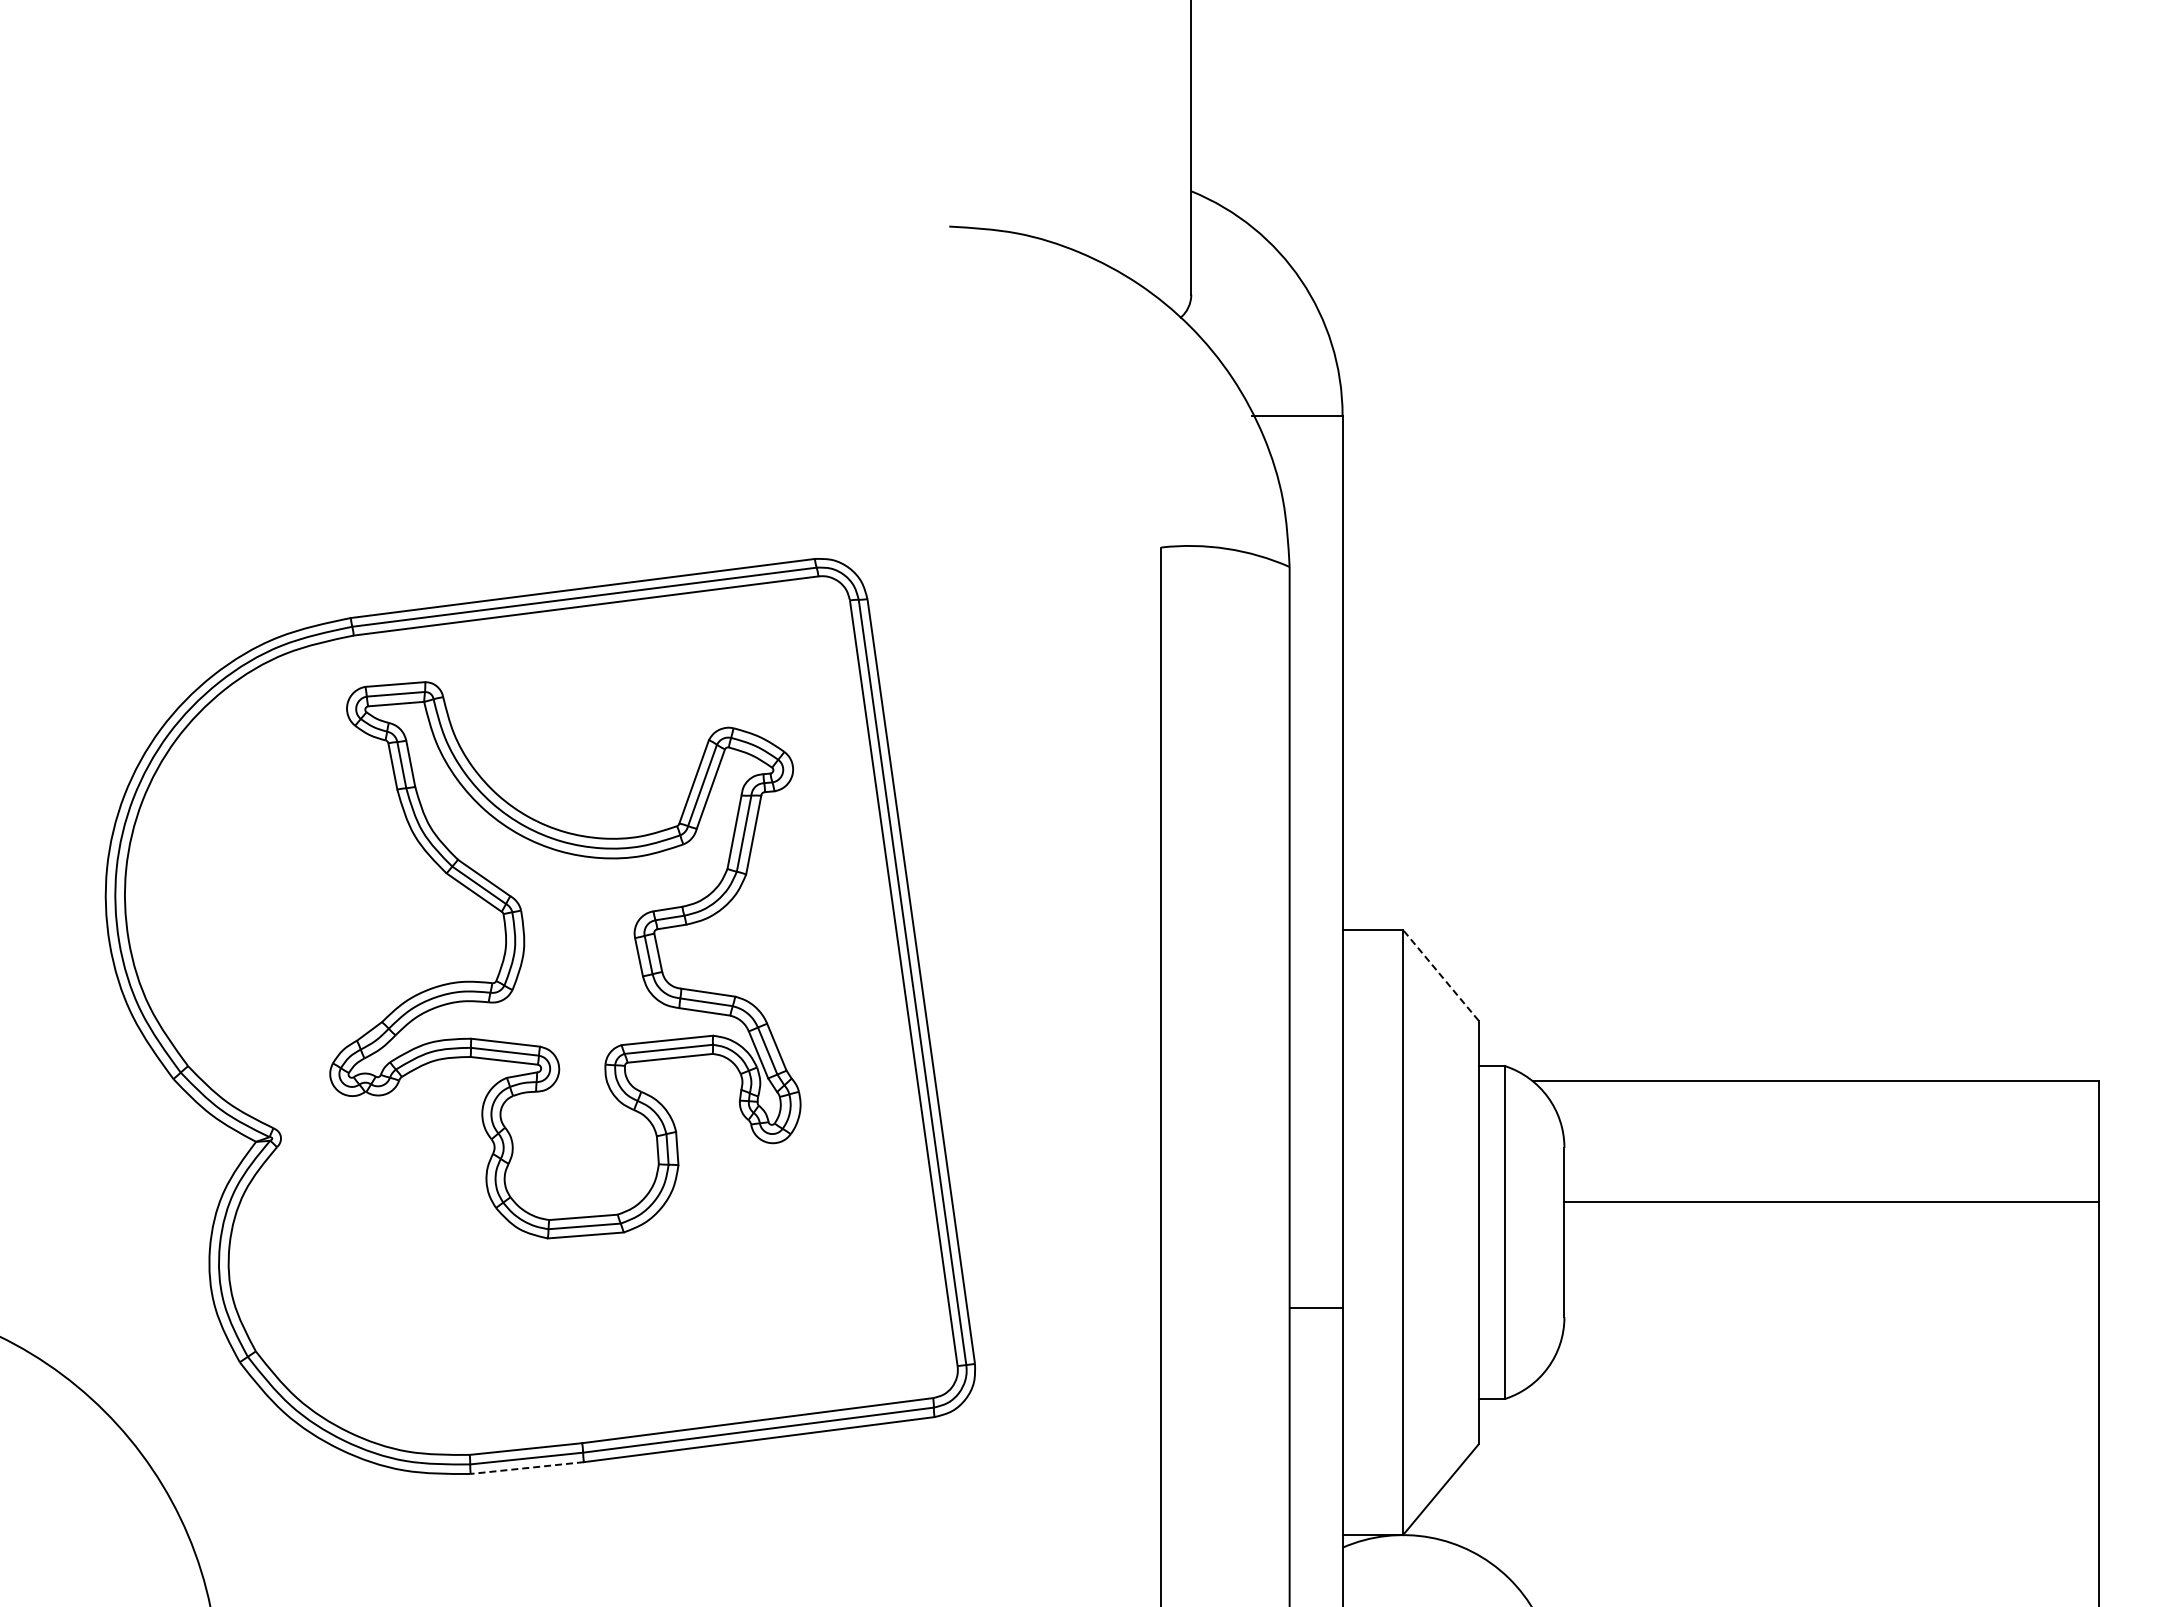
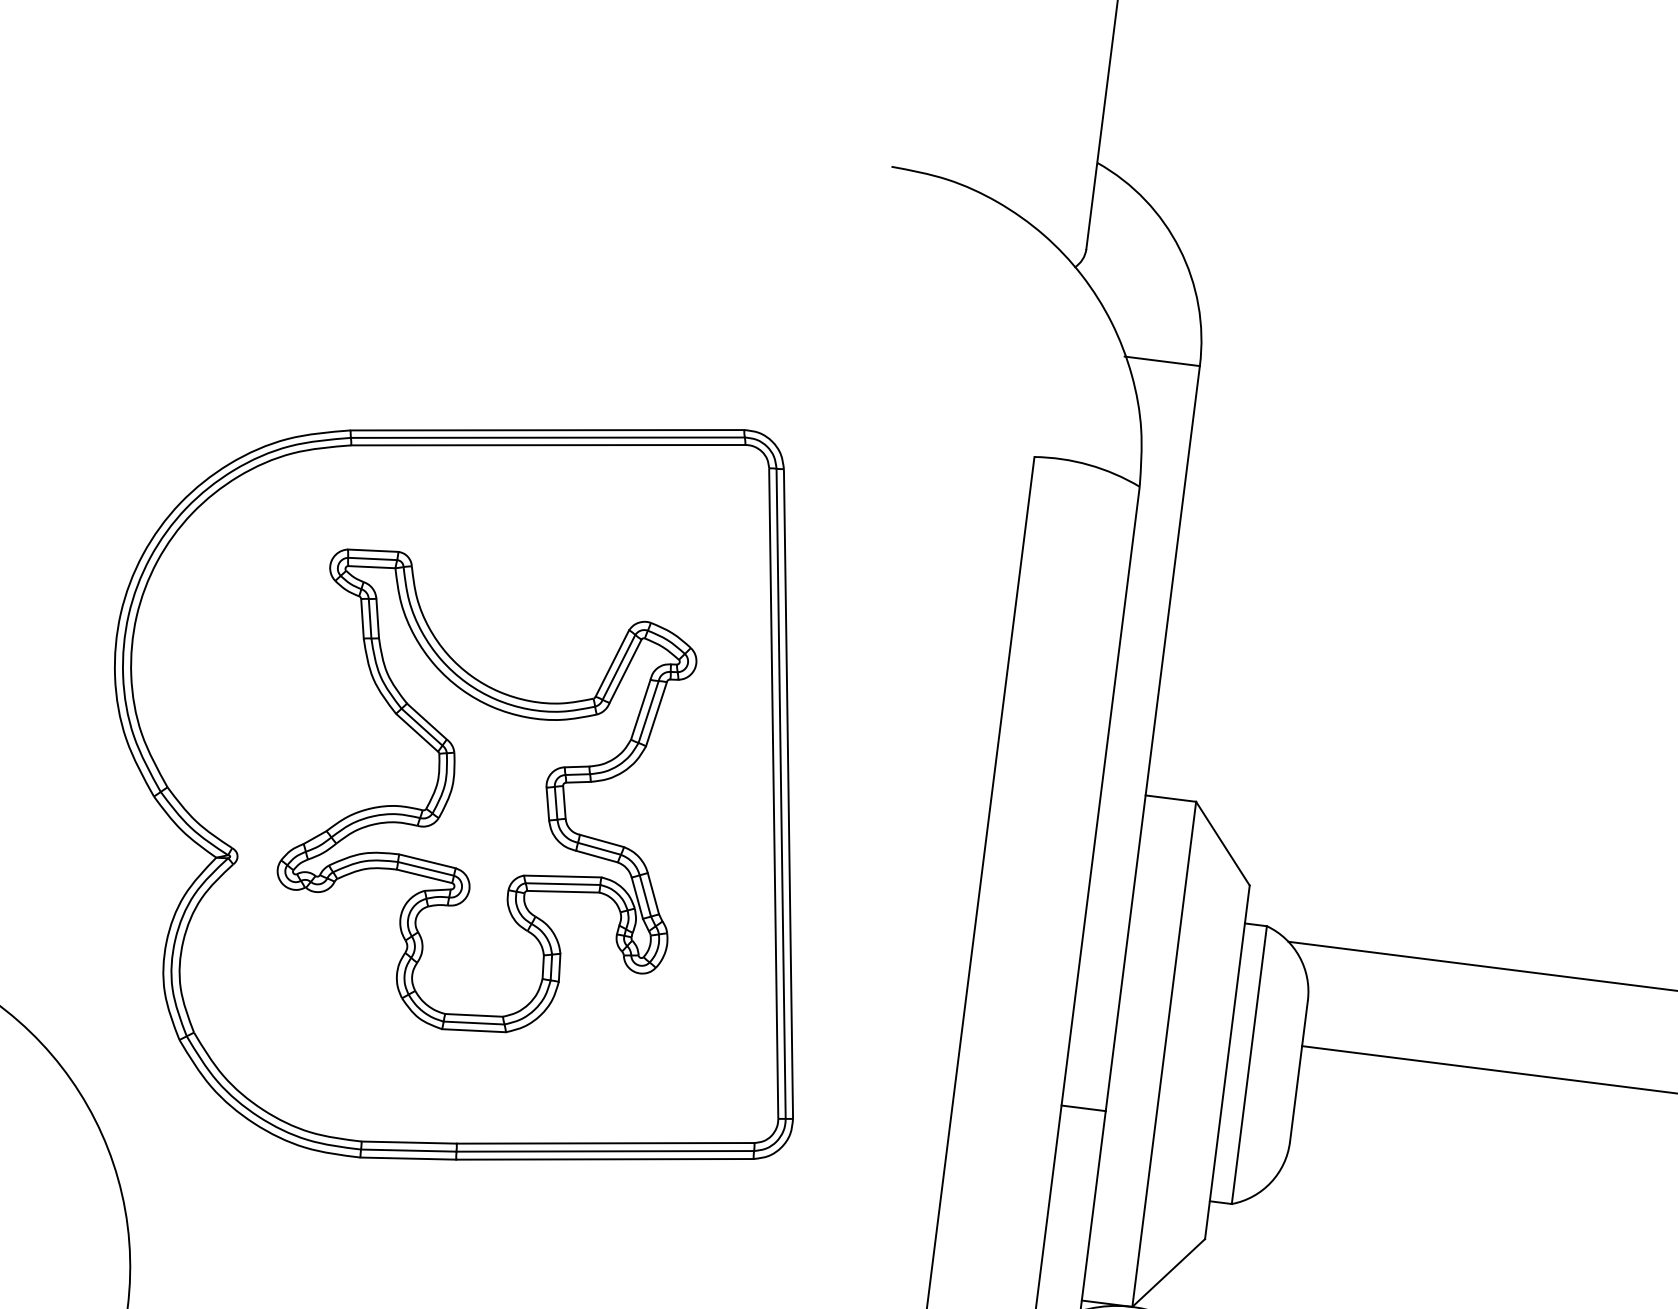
part: (565, 960) -> (486, 799), moved
line: (1440, 975) -> (1222, 843), dashed -> solid
line: (527, 1468) -> (408, 1158), dashed -> solid

